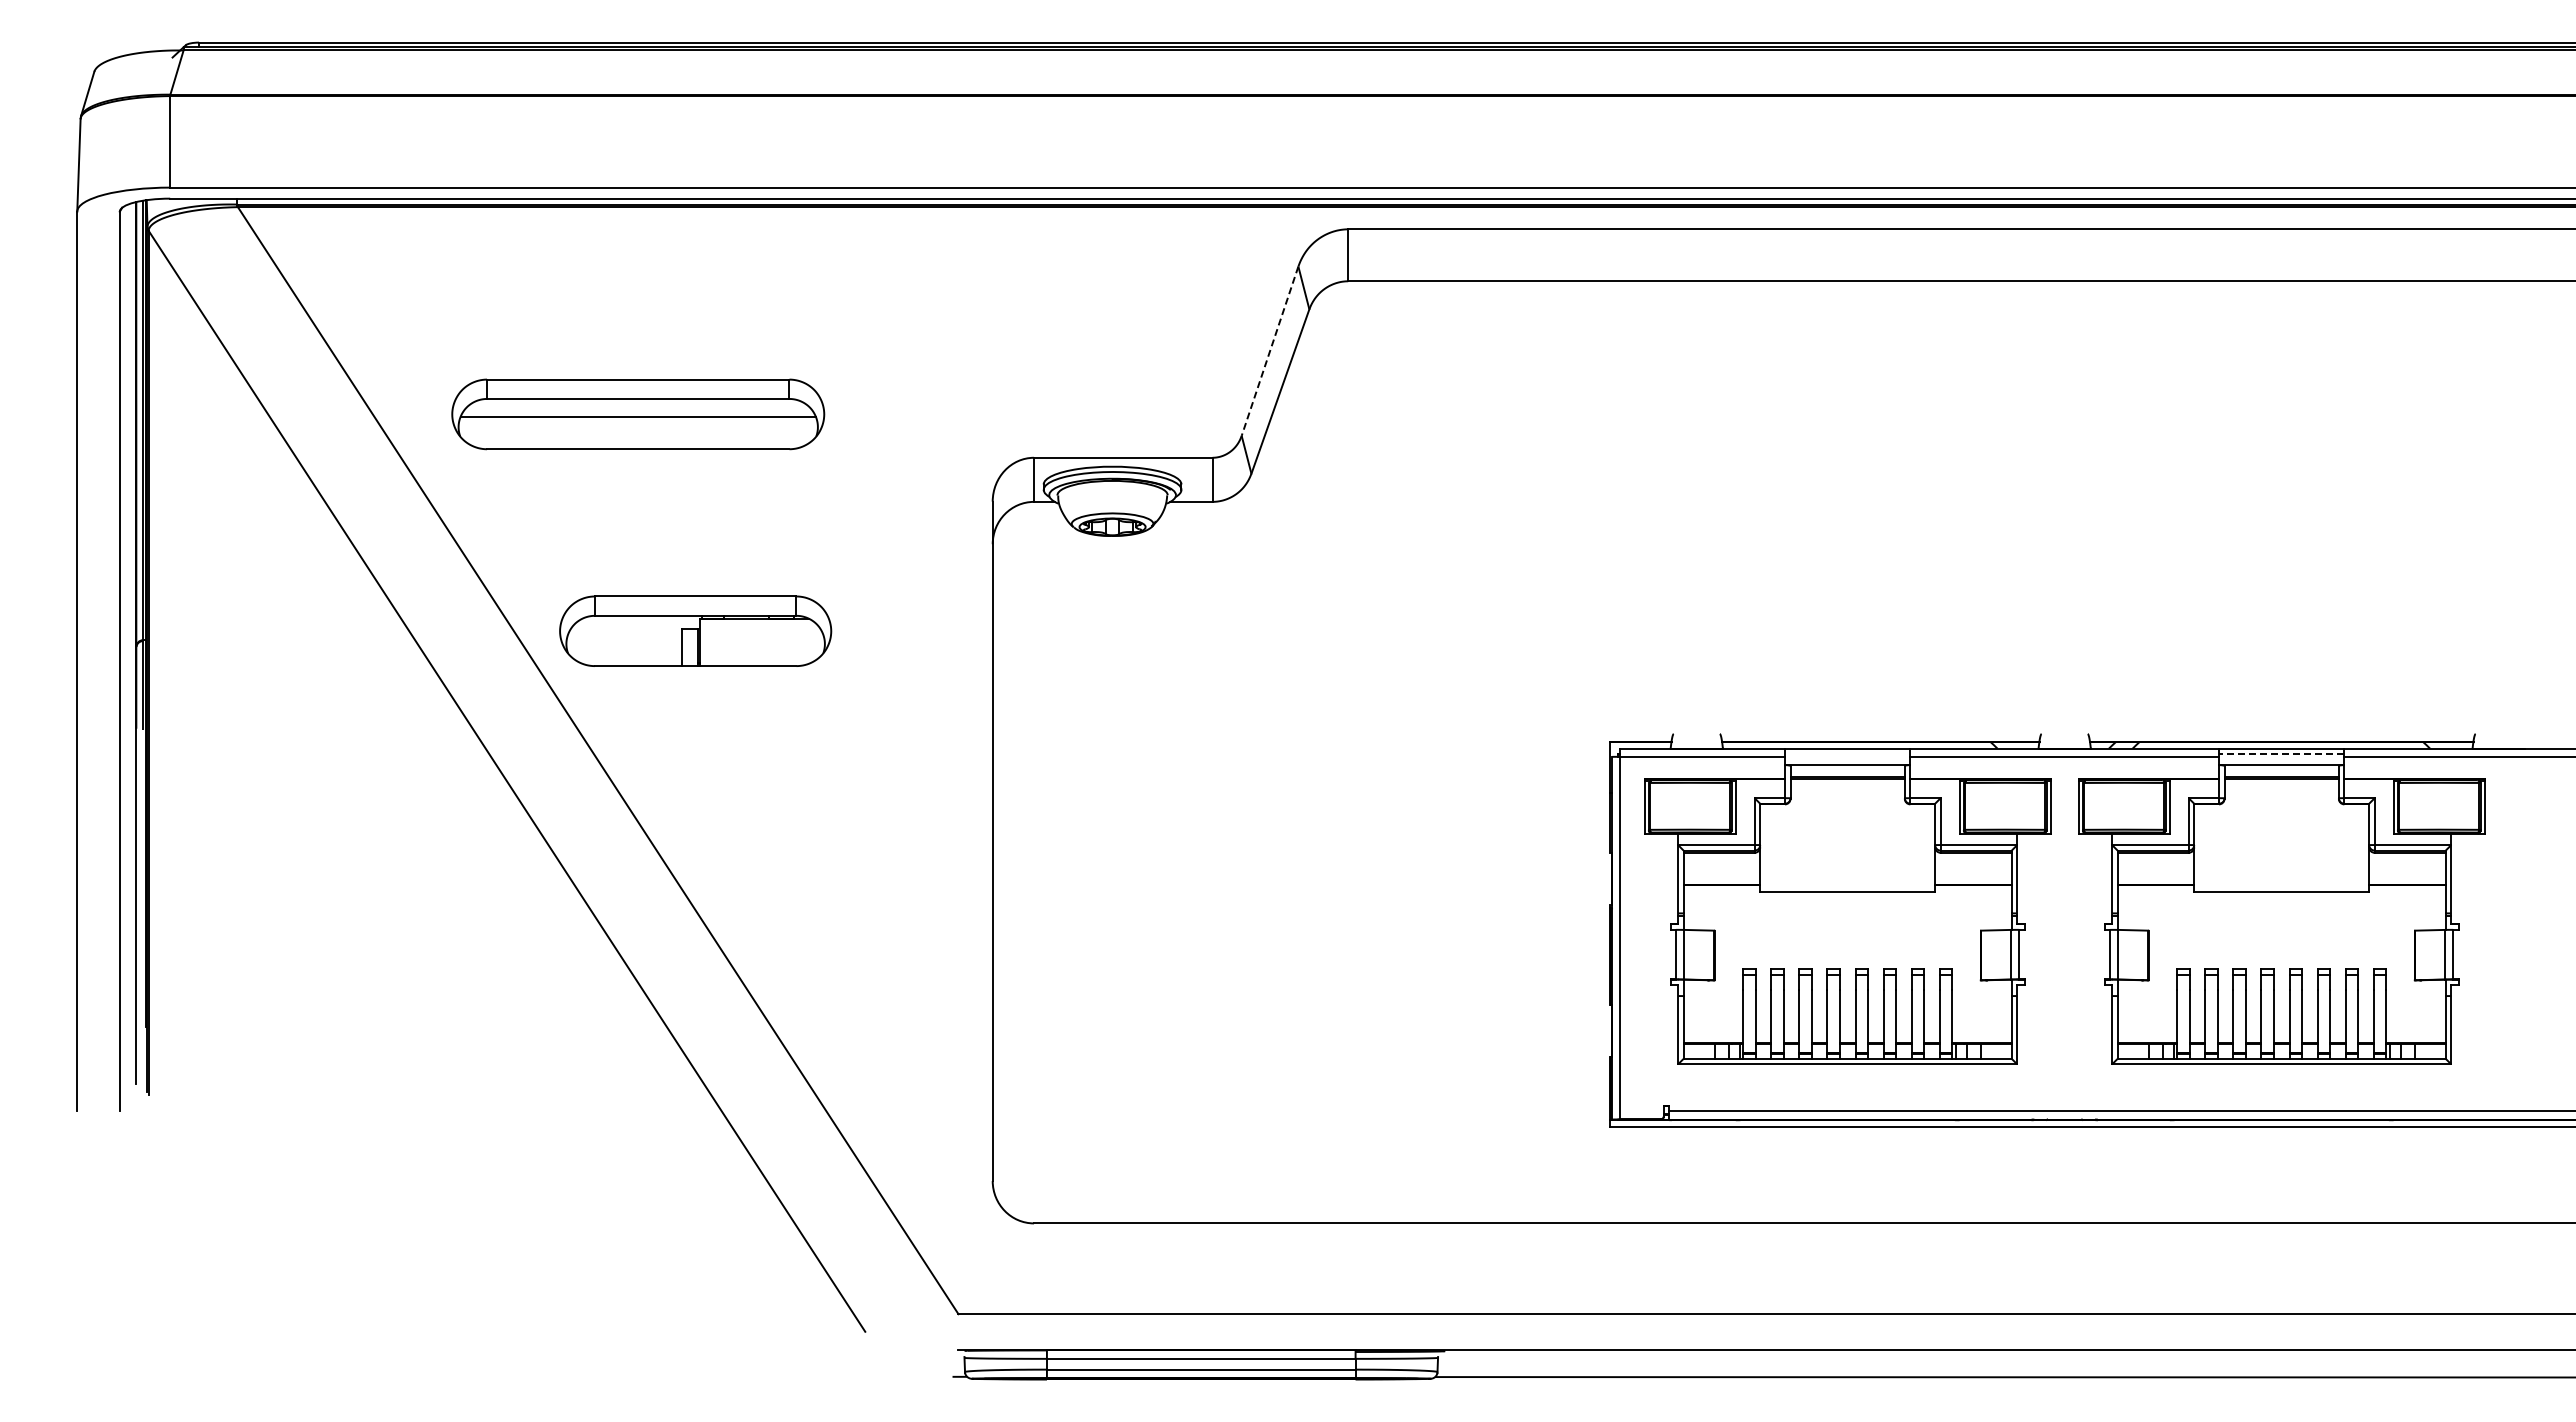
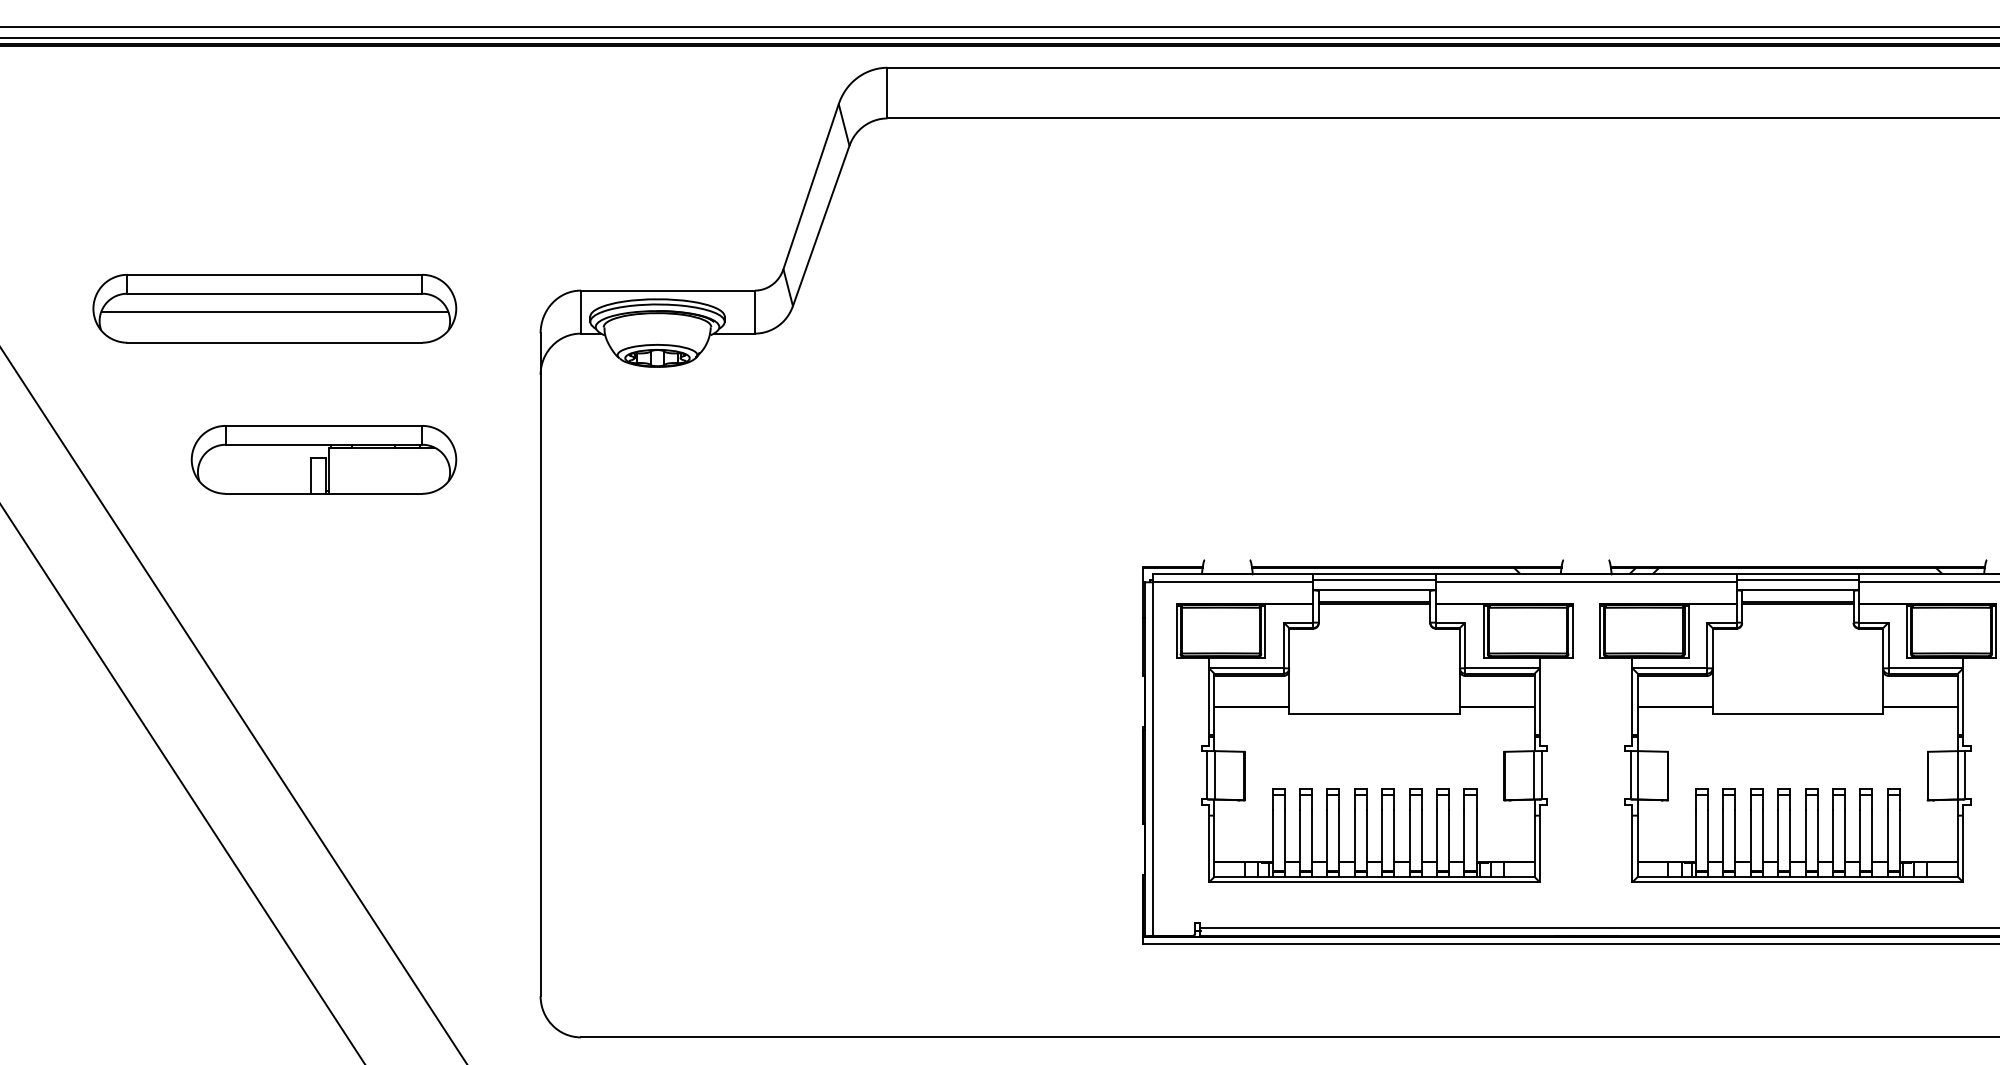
line: (1269, 351) -> (810, 186), dashed -> solid
part: (638, 414) -> (275, 308), moved
part: (695, 630) -> (323, 459), moved
line: (1847, 754) -> (1374, 580), added
line: (2281, 754) -> (1797, 580), dashed -> solid

